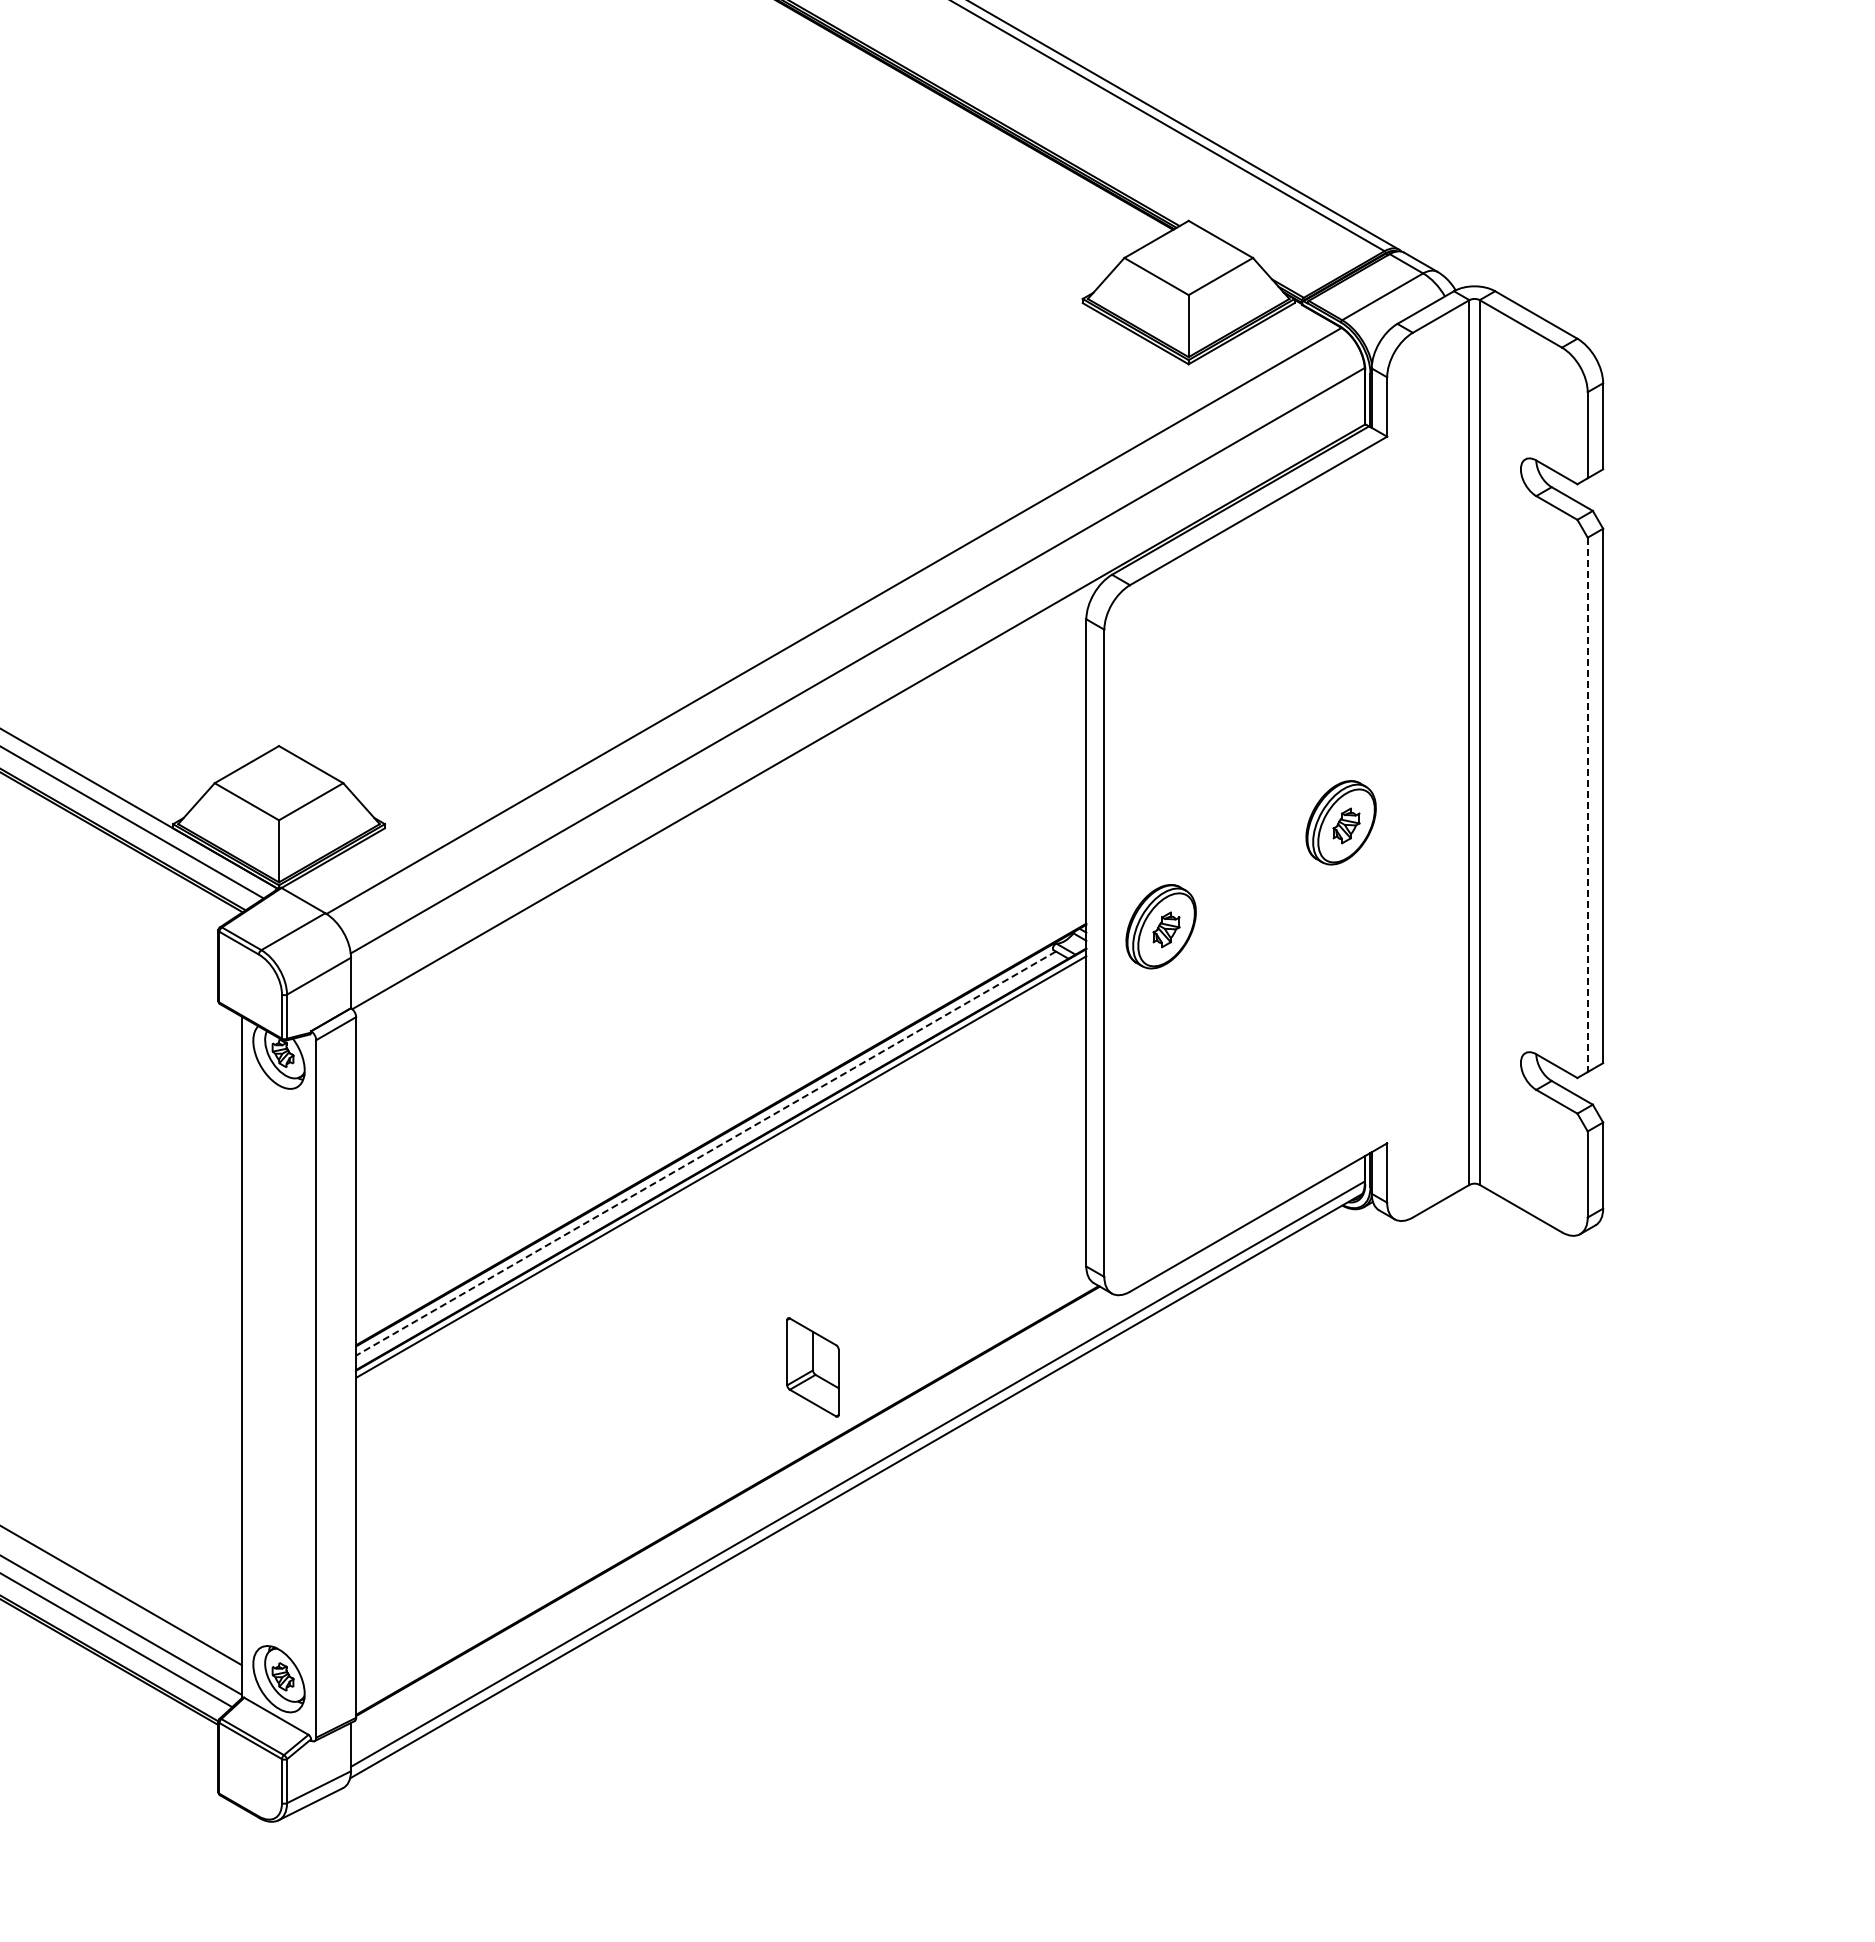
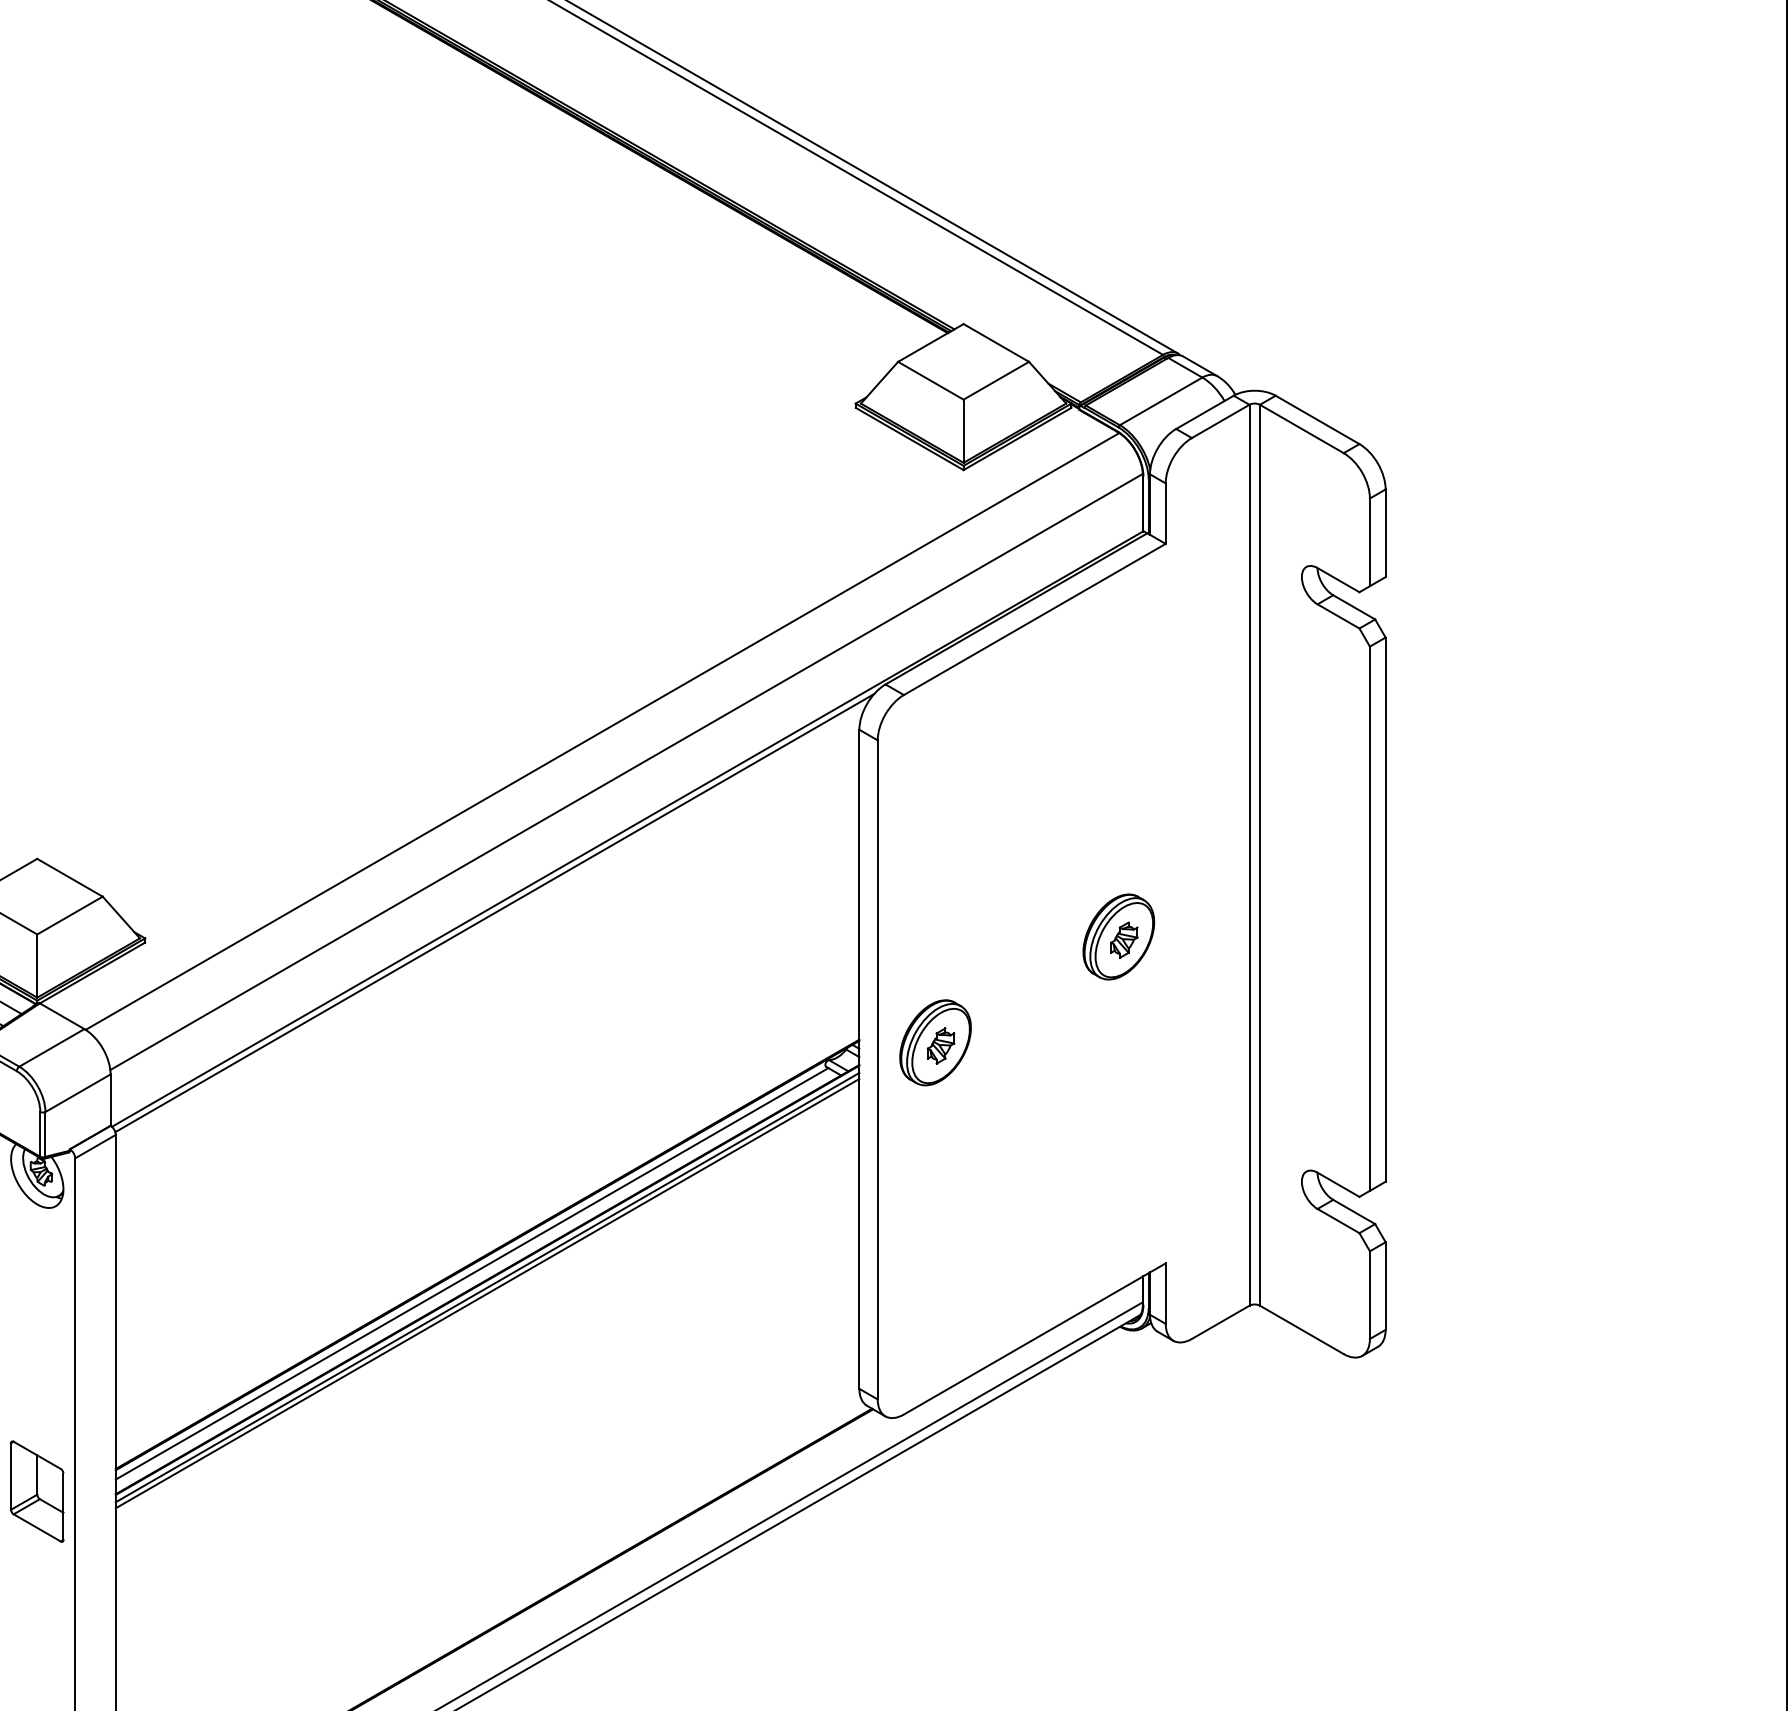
line: (727, 799) -> (493, 913), added
line: (1587, 805) -> (1369, 919), dashed -> solid
line: (705, 1153) -> (471, 1273), dashed -> solid
line: (721, 1172) -> (487, 1293), added
part: (812, 1367) -> (36, 1491), moved

